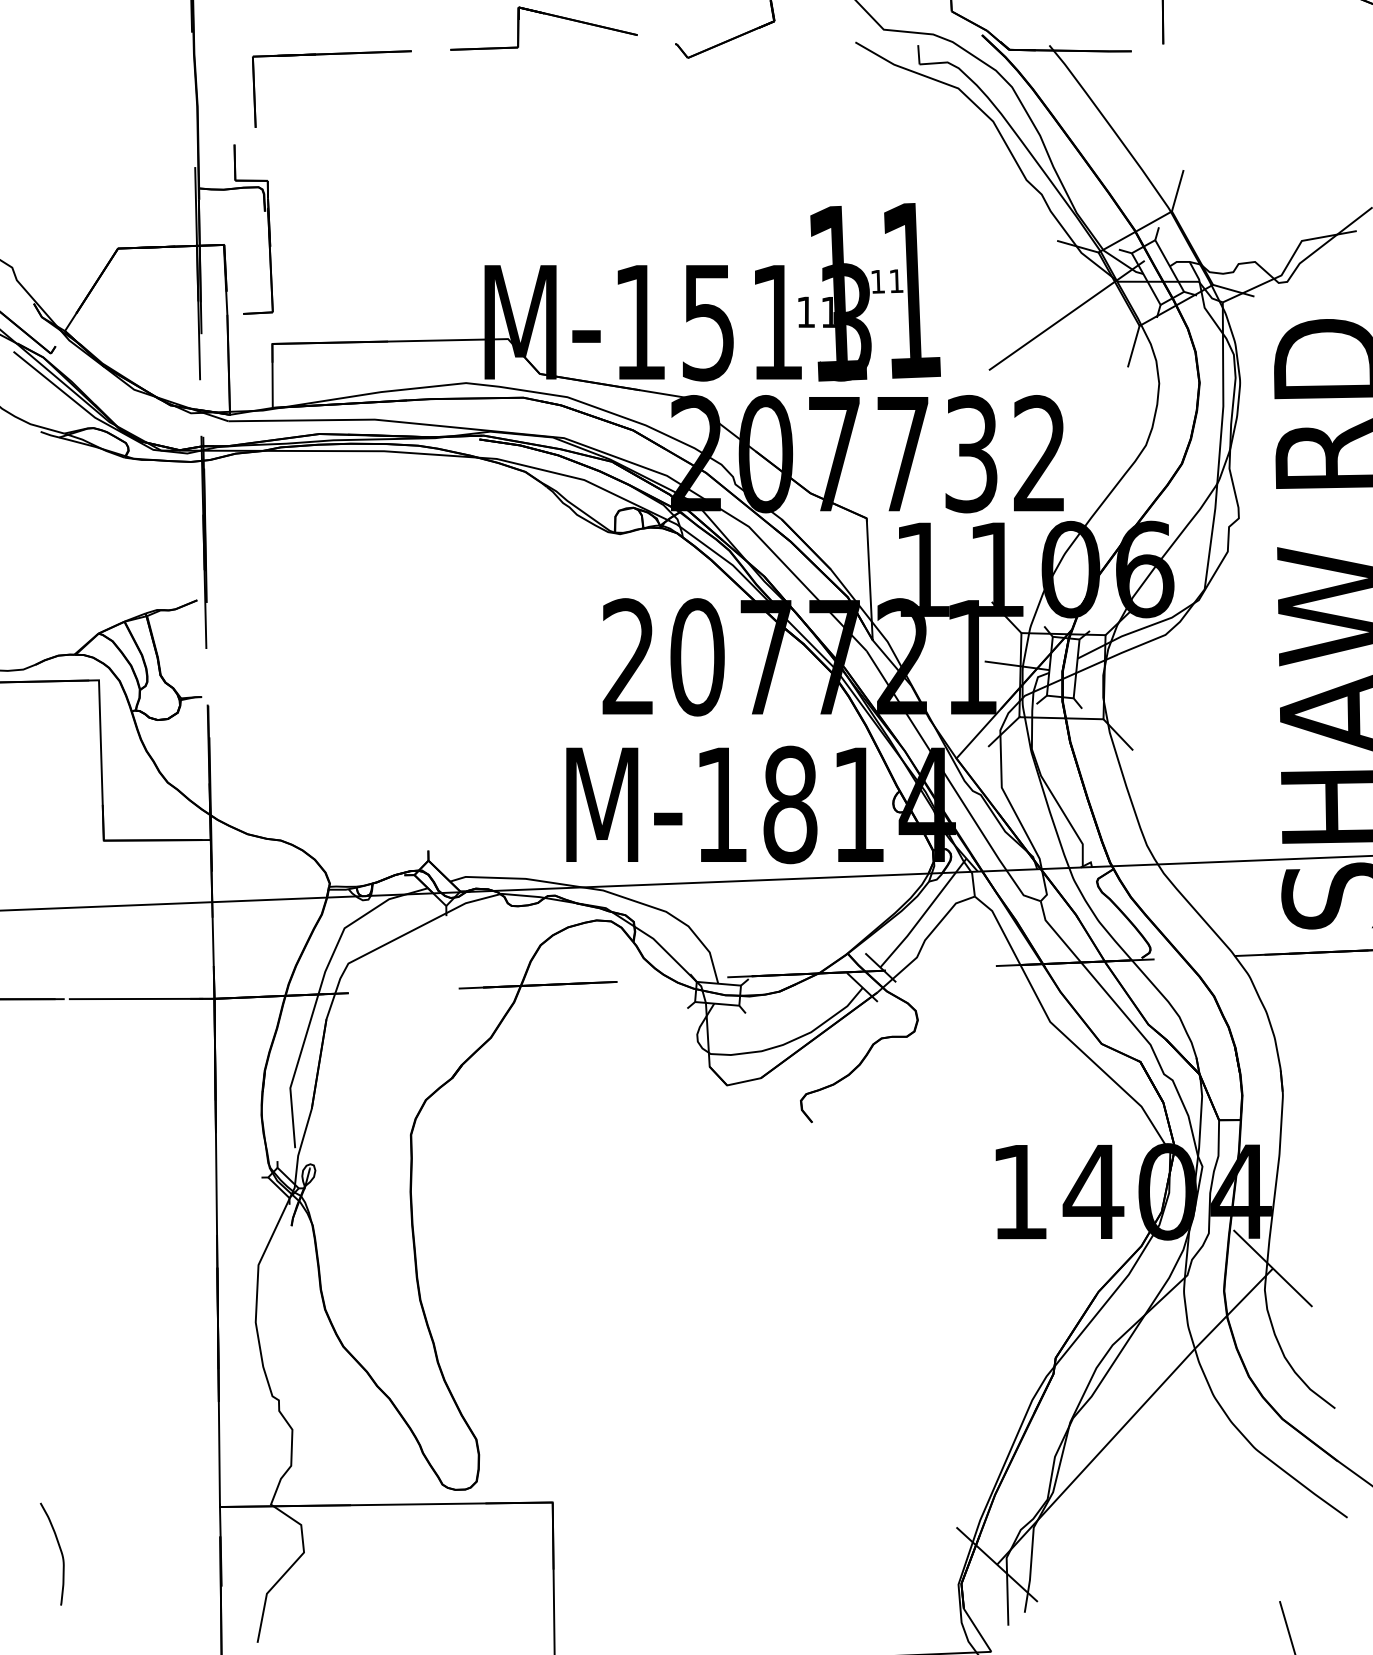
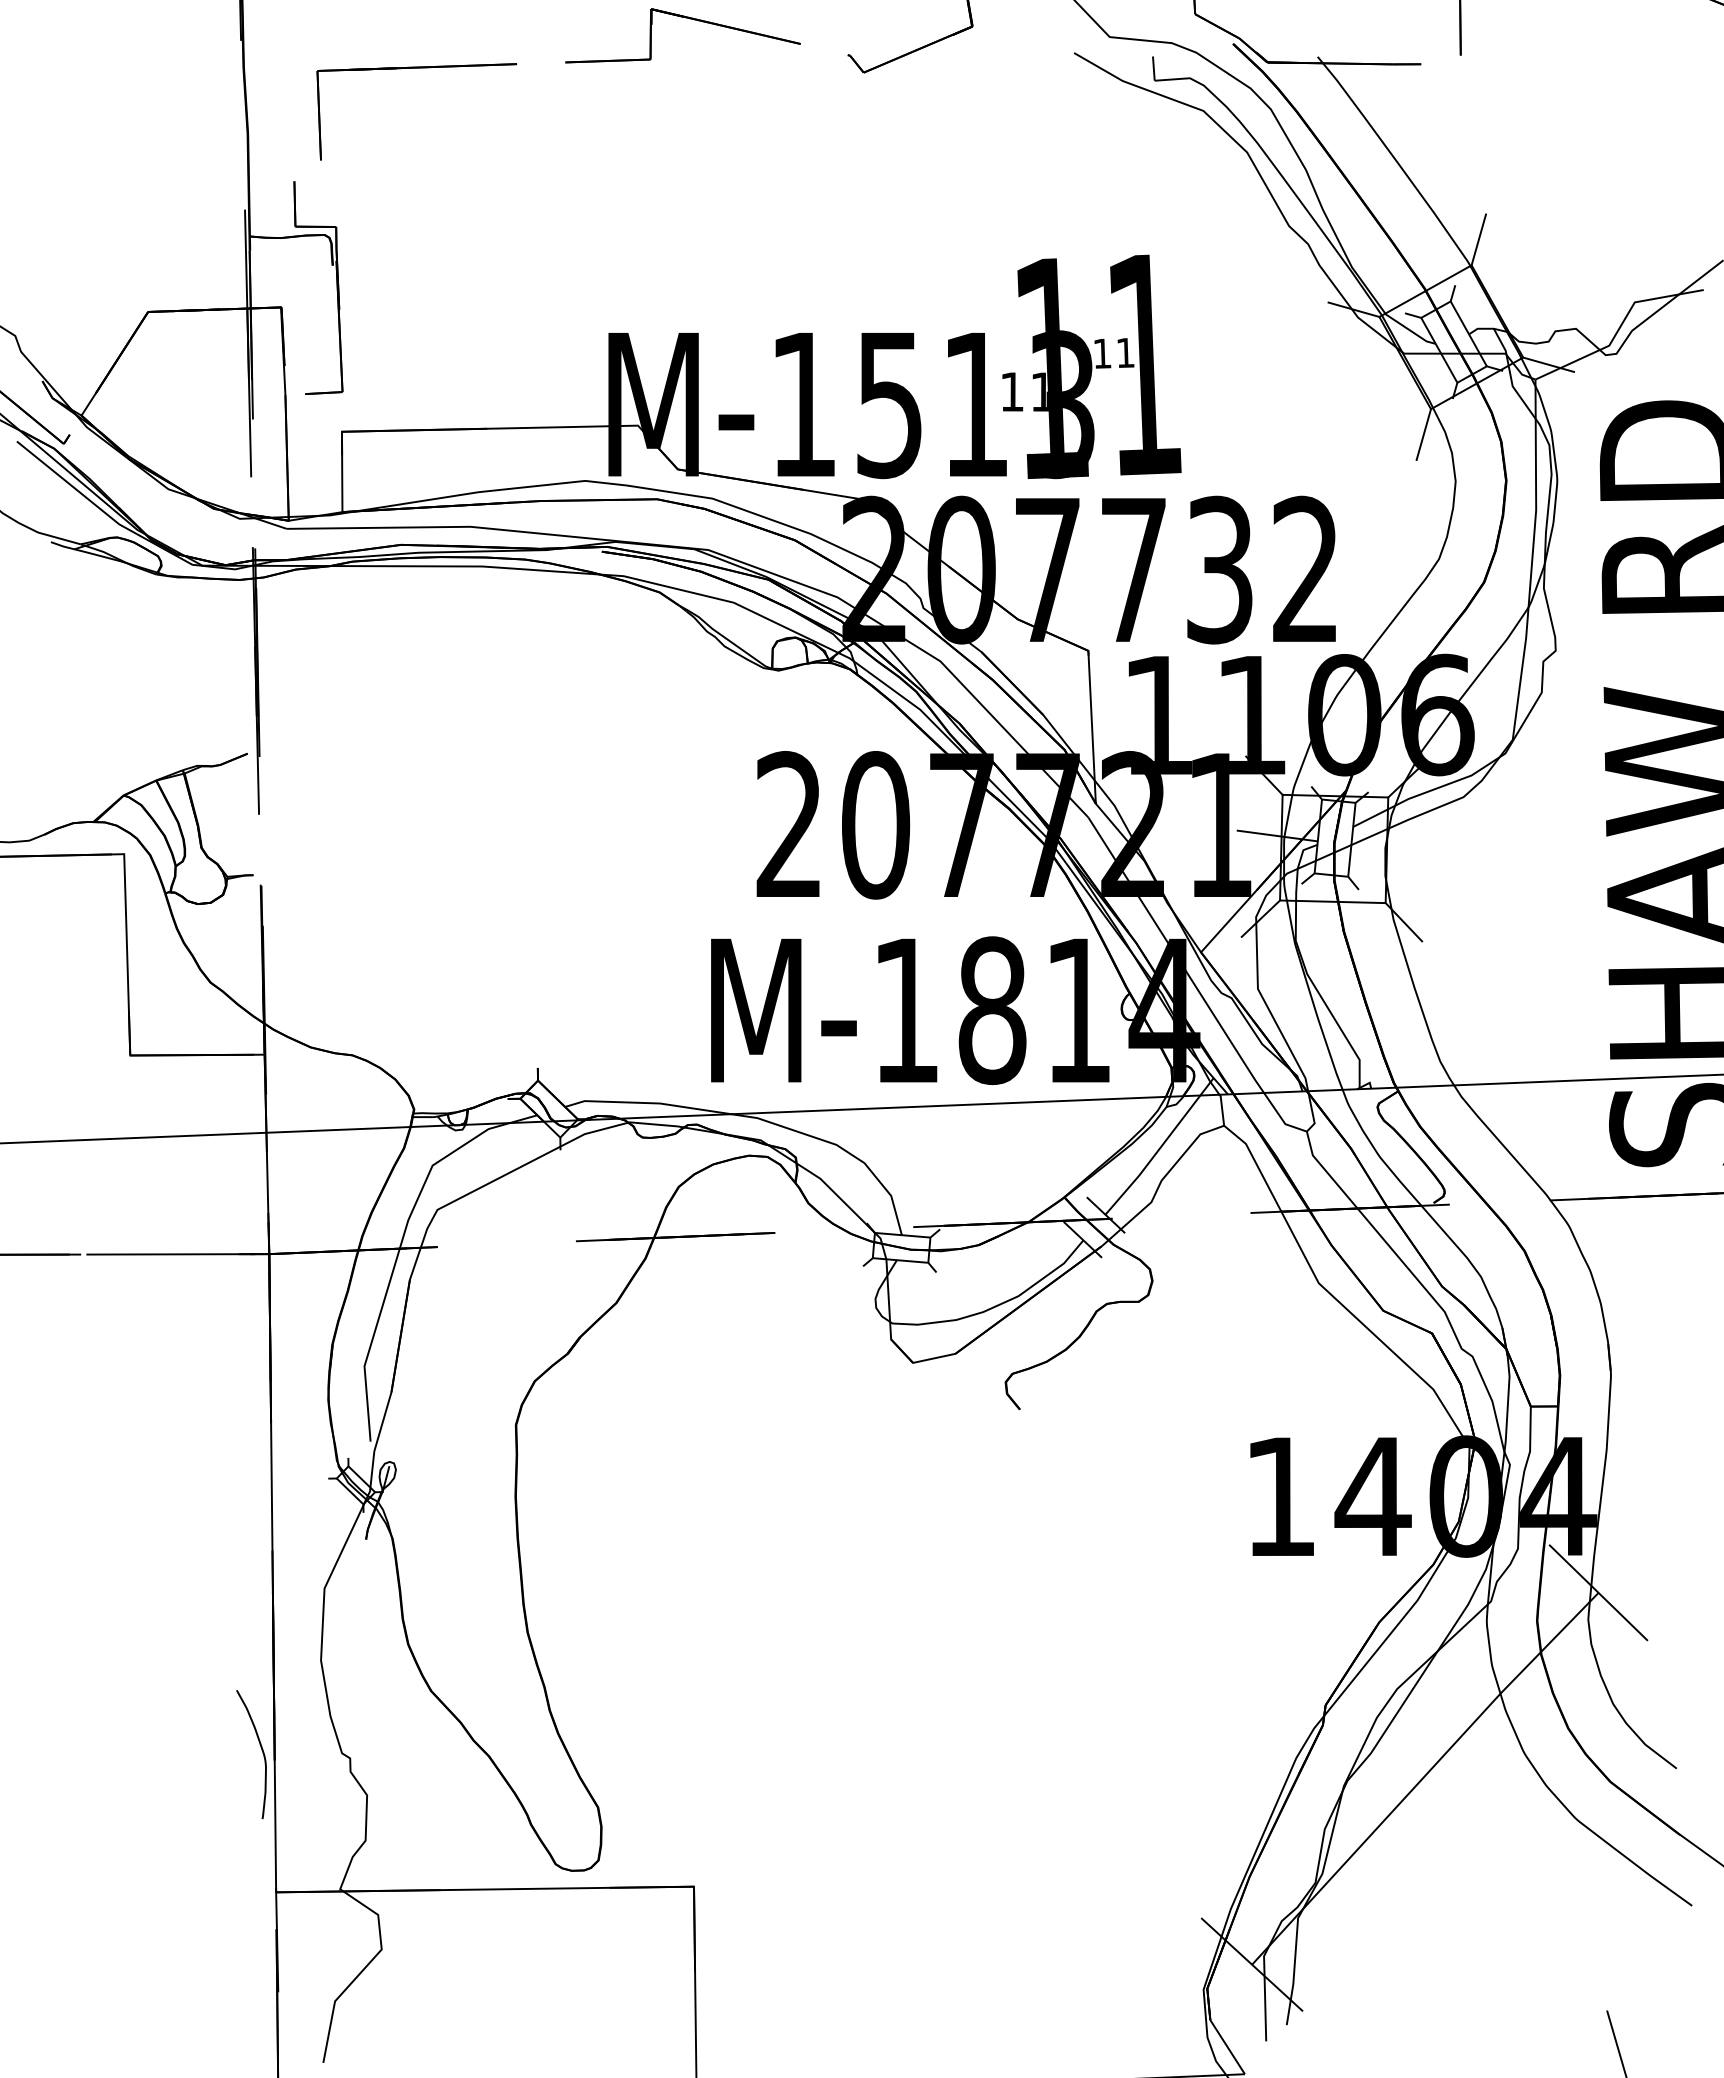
line: (1066, 315) -> (1339, 396), removed
curve: (60, 1550) -> (261, 1750), moved

